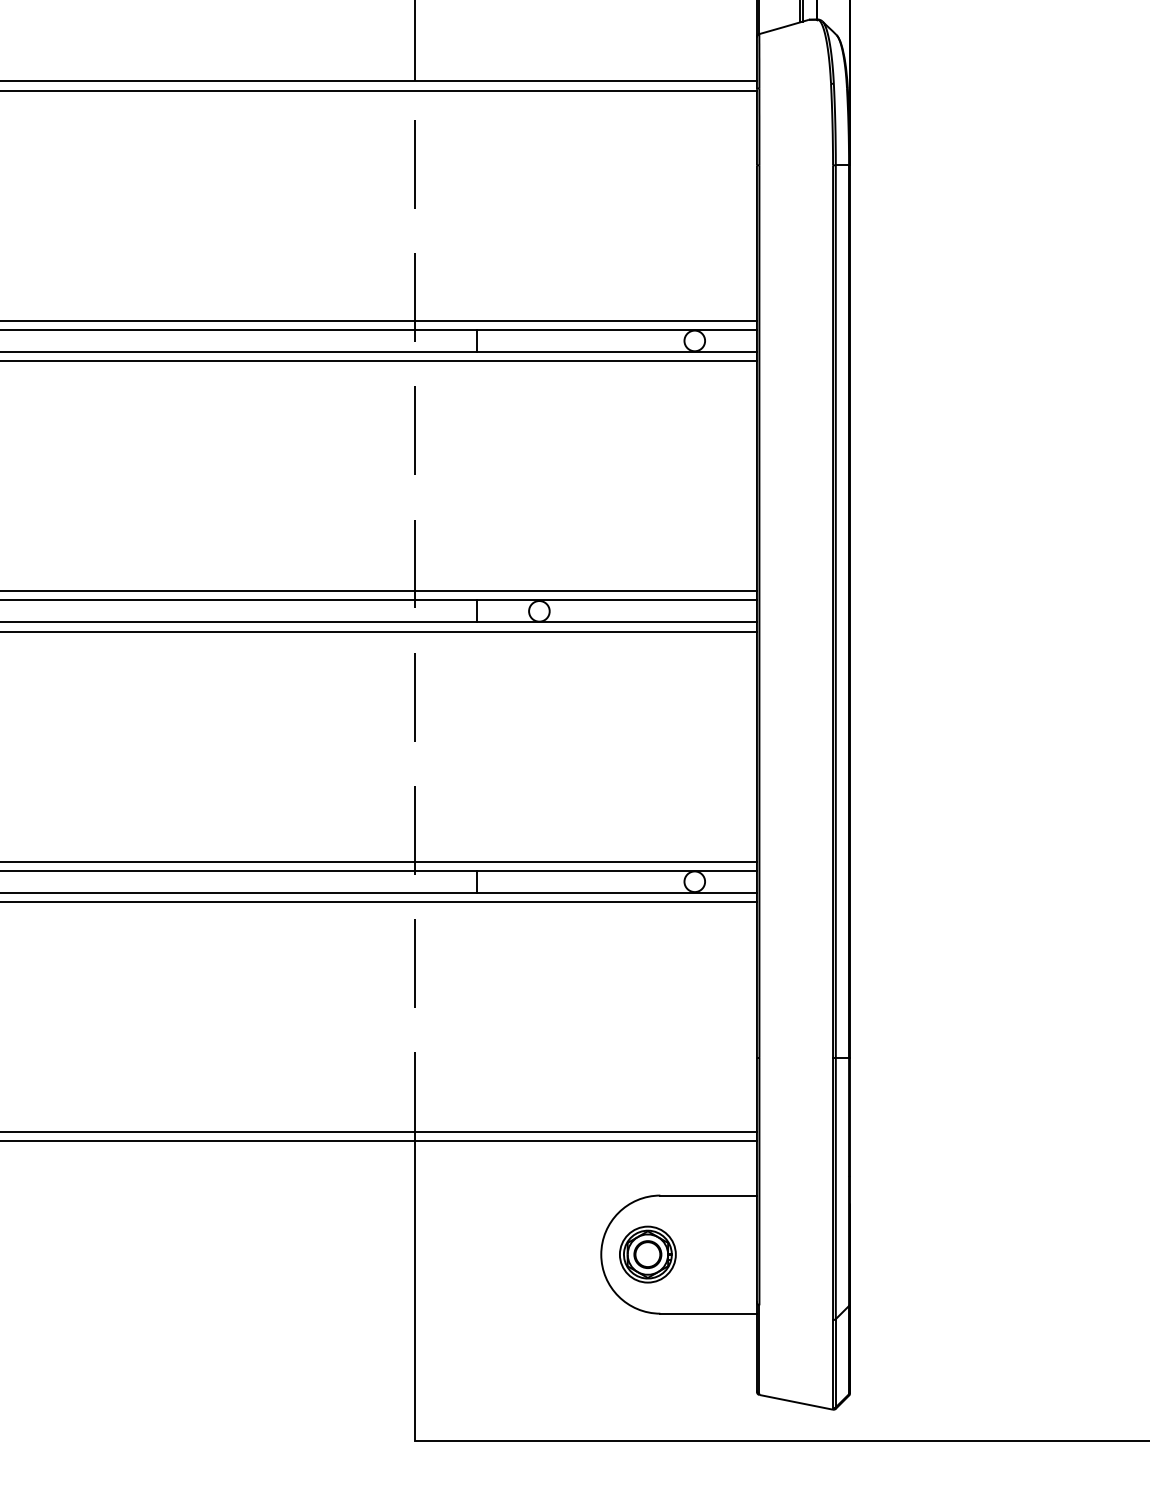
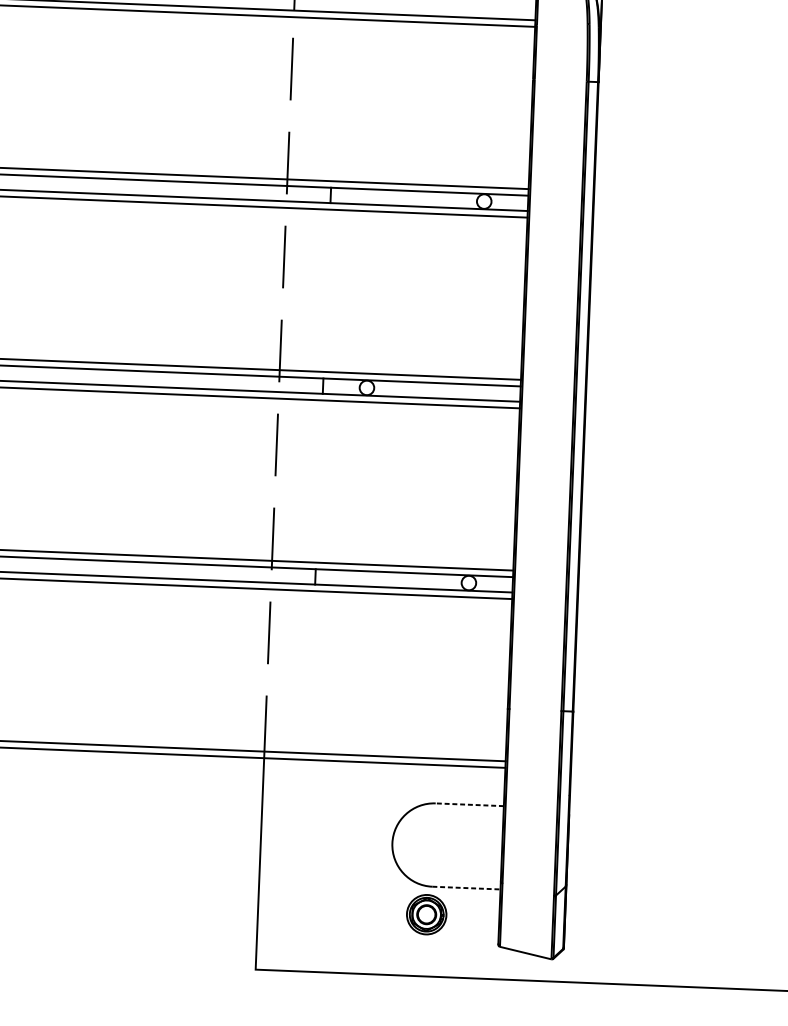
line: (708, 1195) -> (469, 804), solid -> dashed
part: (647, 1254) -> (426, 914), moved
line: (709, 1313) -> (467, 887), solid -> dashed

